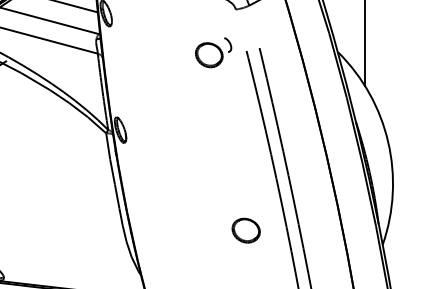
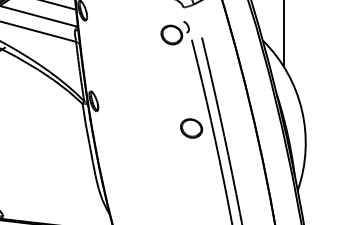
part: (212, 53) -> (174, 33), moved
part: (246, 230) -> (191, 128), moved

